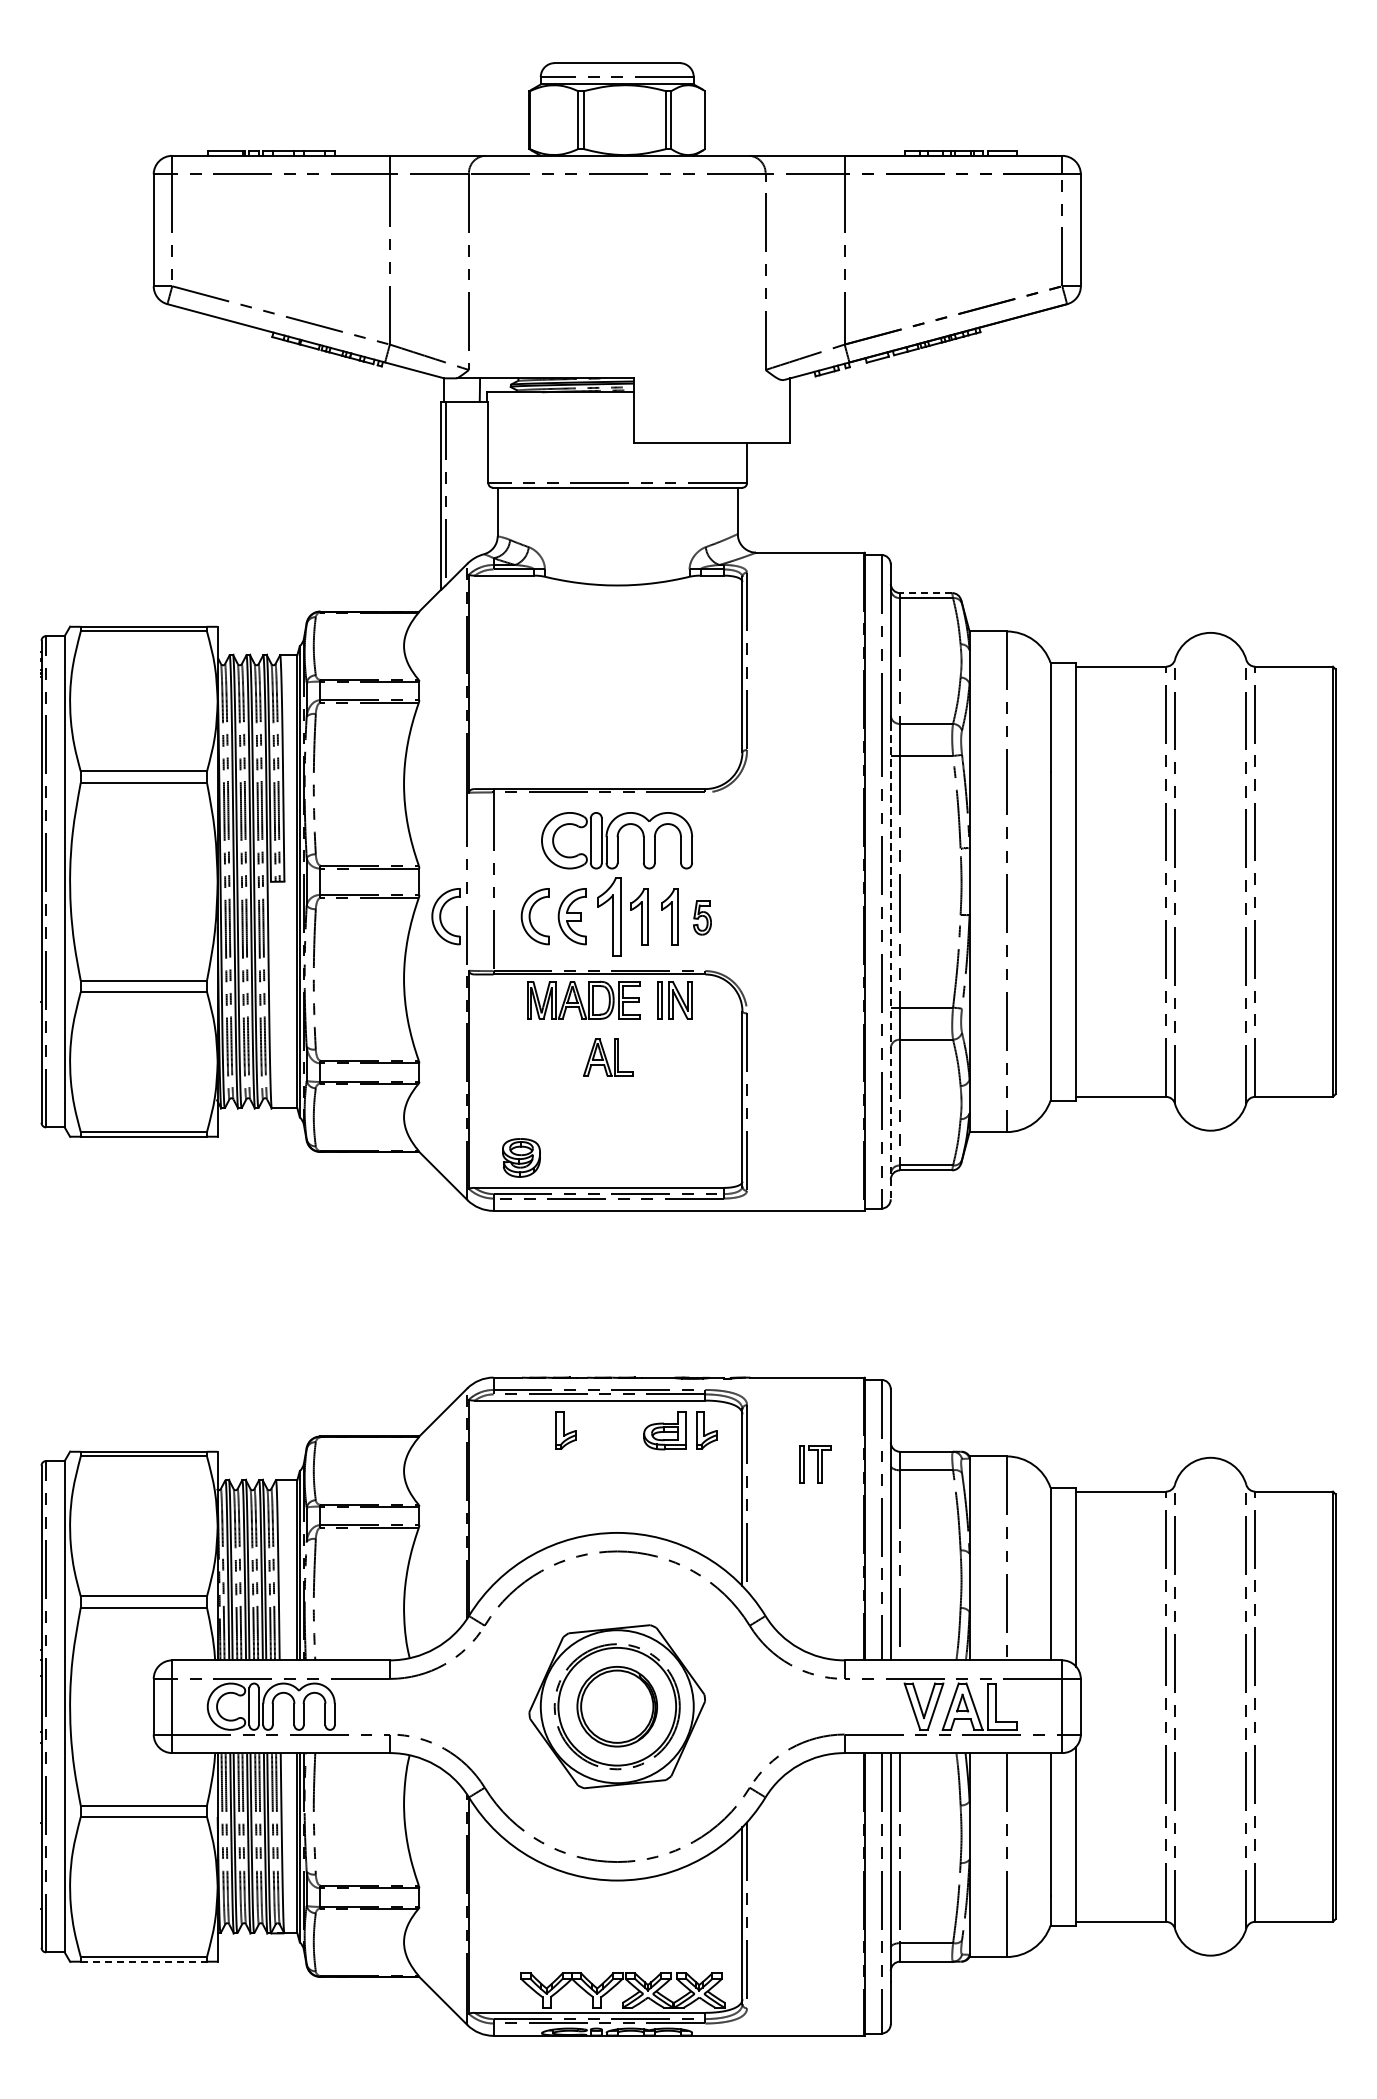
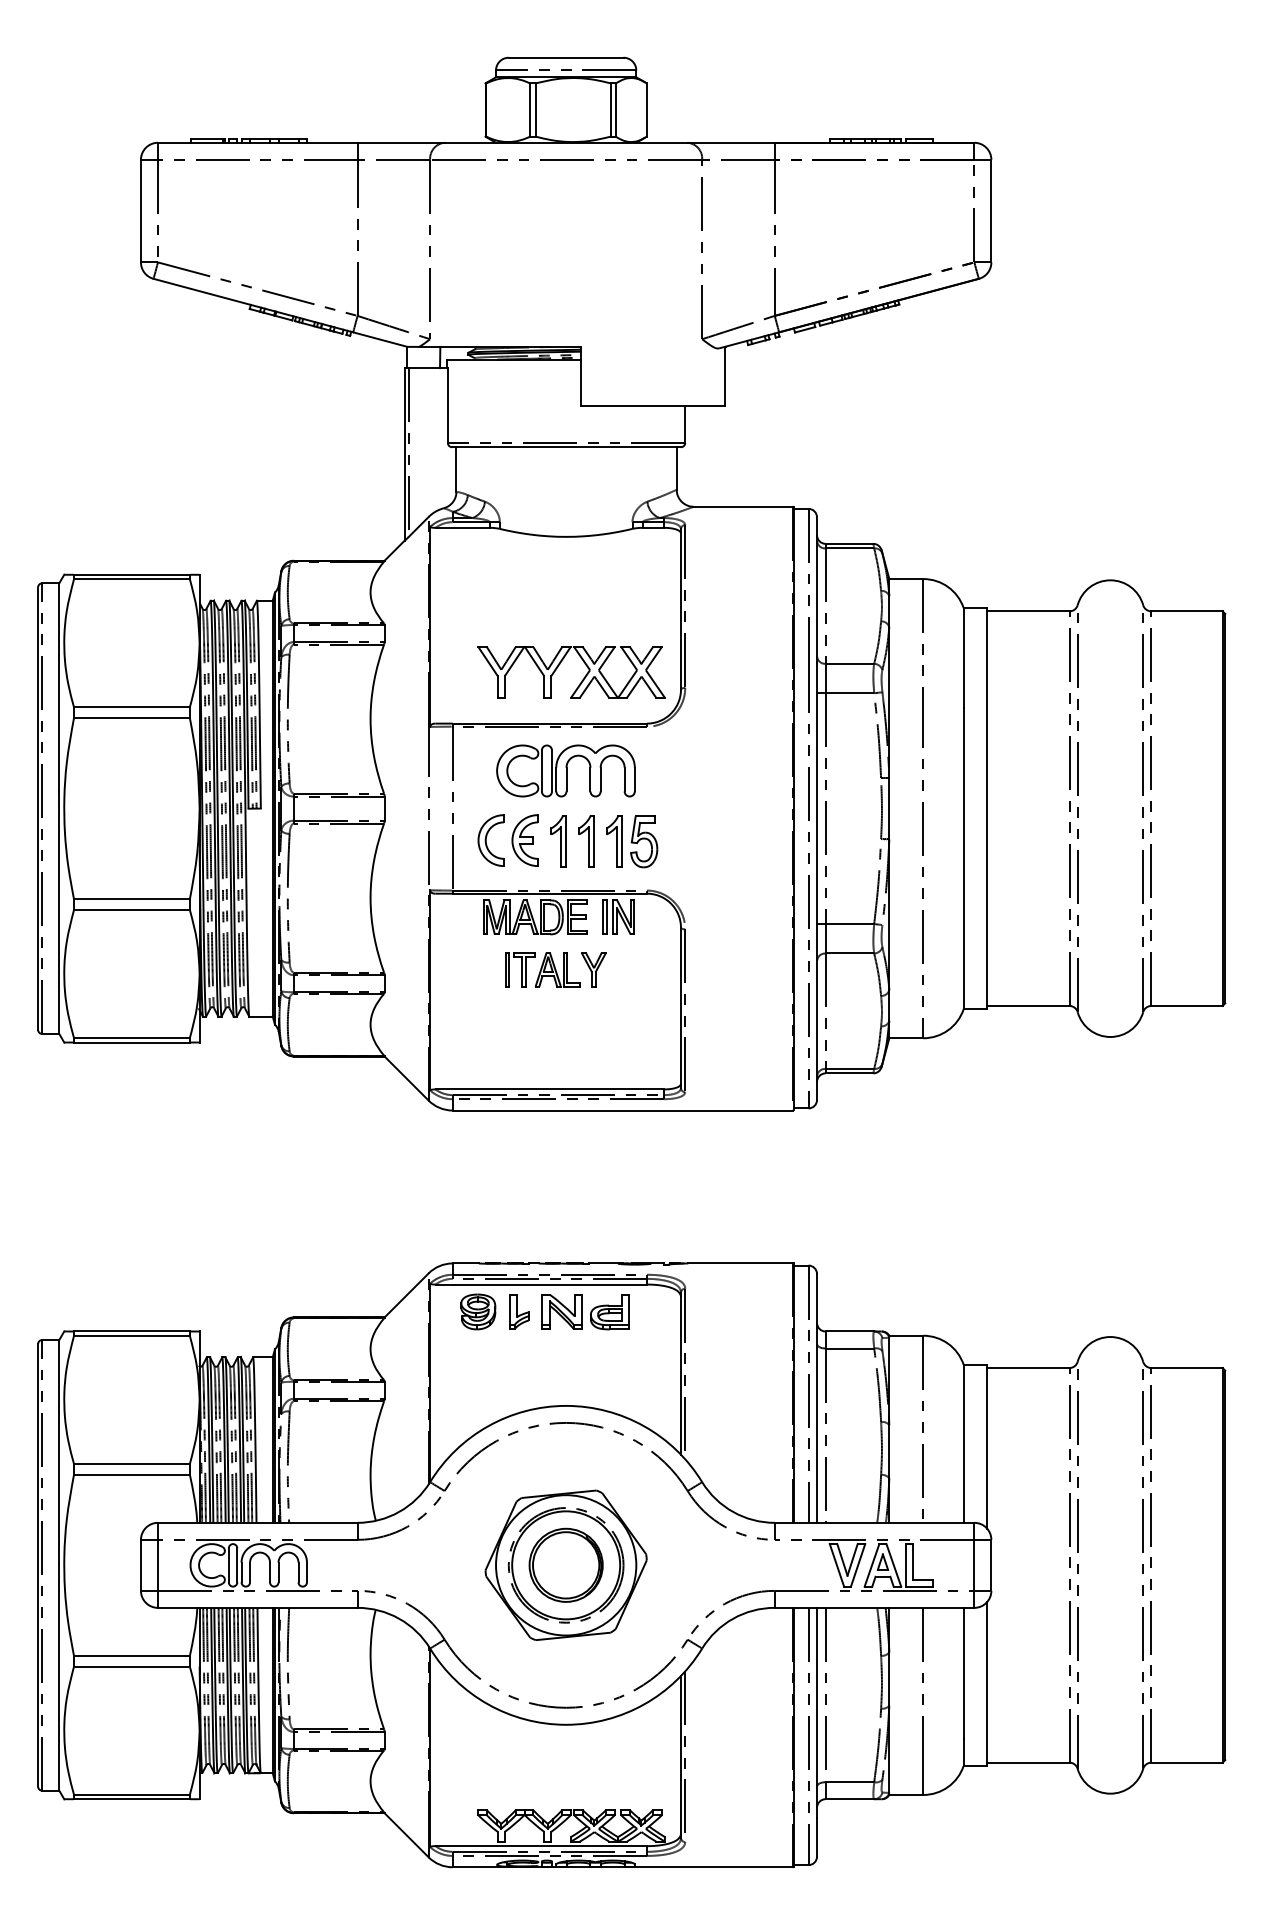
line: (926, 592) -> (849, 543), dashed -> solid
part: (633, 742) -> (581, 680), added
part: (445, 916) -> (408, 840), removed
part: (608, 917) -> (558, 841), size x0.71
part: (702, 917) -> (644, 841), size x1.67
line: (891, 961) -> (817, 881), dashed -> solid
part: (647, 1057) -> (593, 969), added
part: (521, 1157) -> (478, 1311), moved
part: (612, 1429) -> (561, 1311), added
part: (707, 1429) -> (648, 1311), removed
part: (816, 1463) -> (520, 969), moved
line: (143, 1961) -> (131, 1799), dashed -> solid

